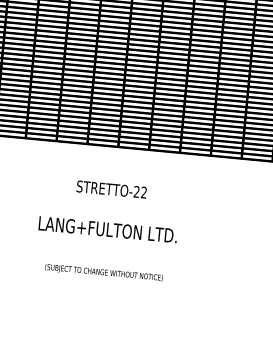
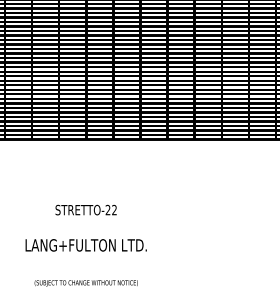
text: (107, 229) -> (85, 245), moved

